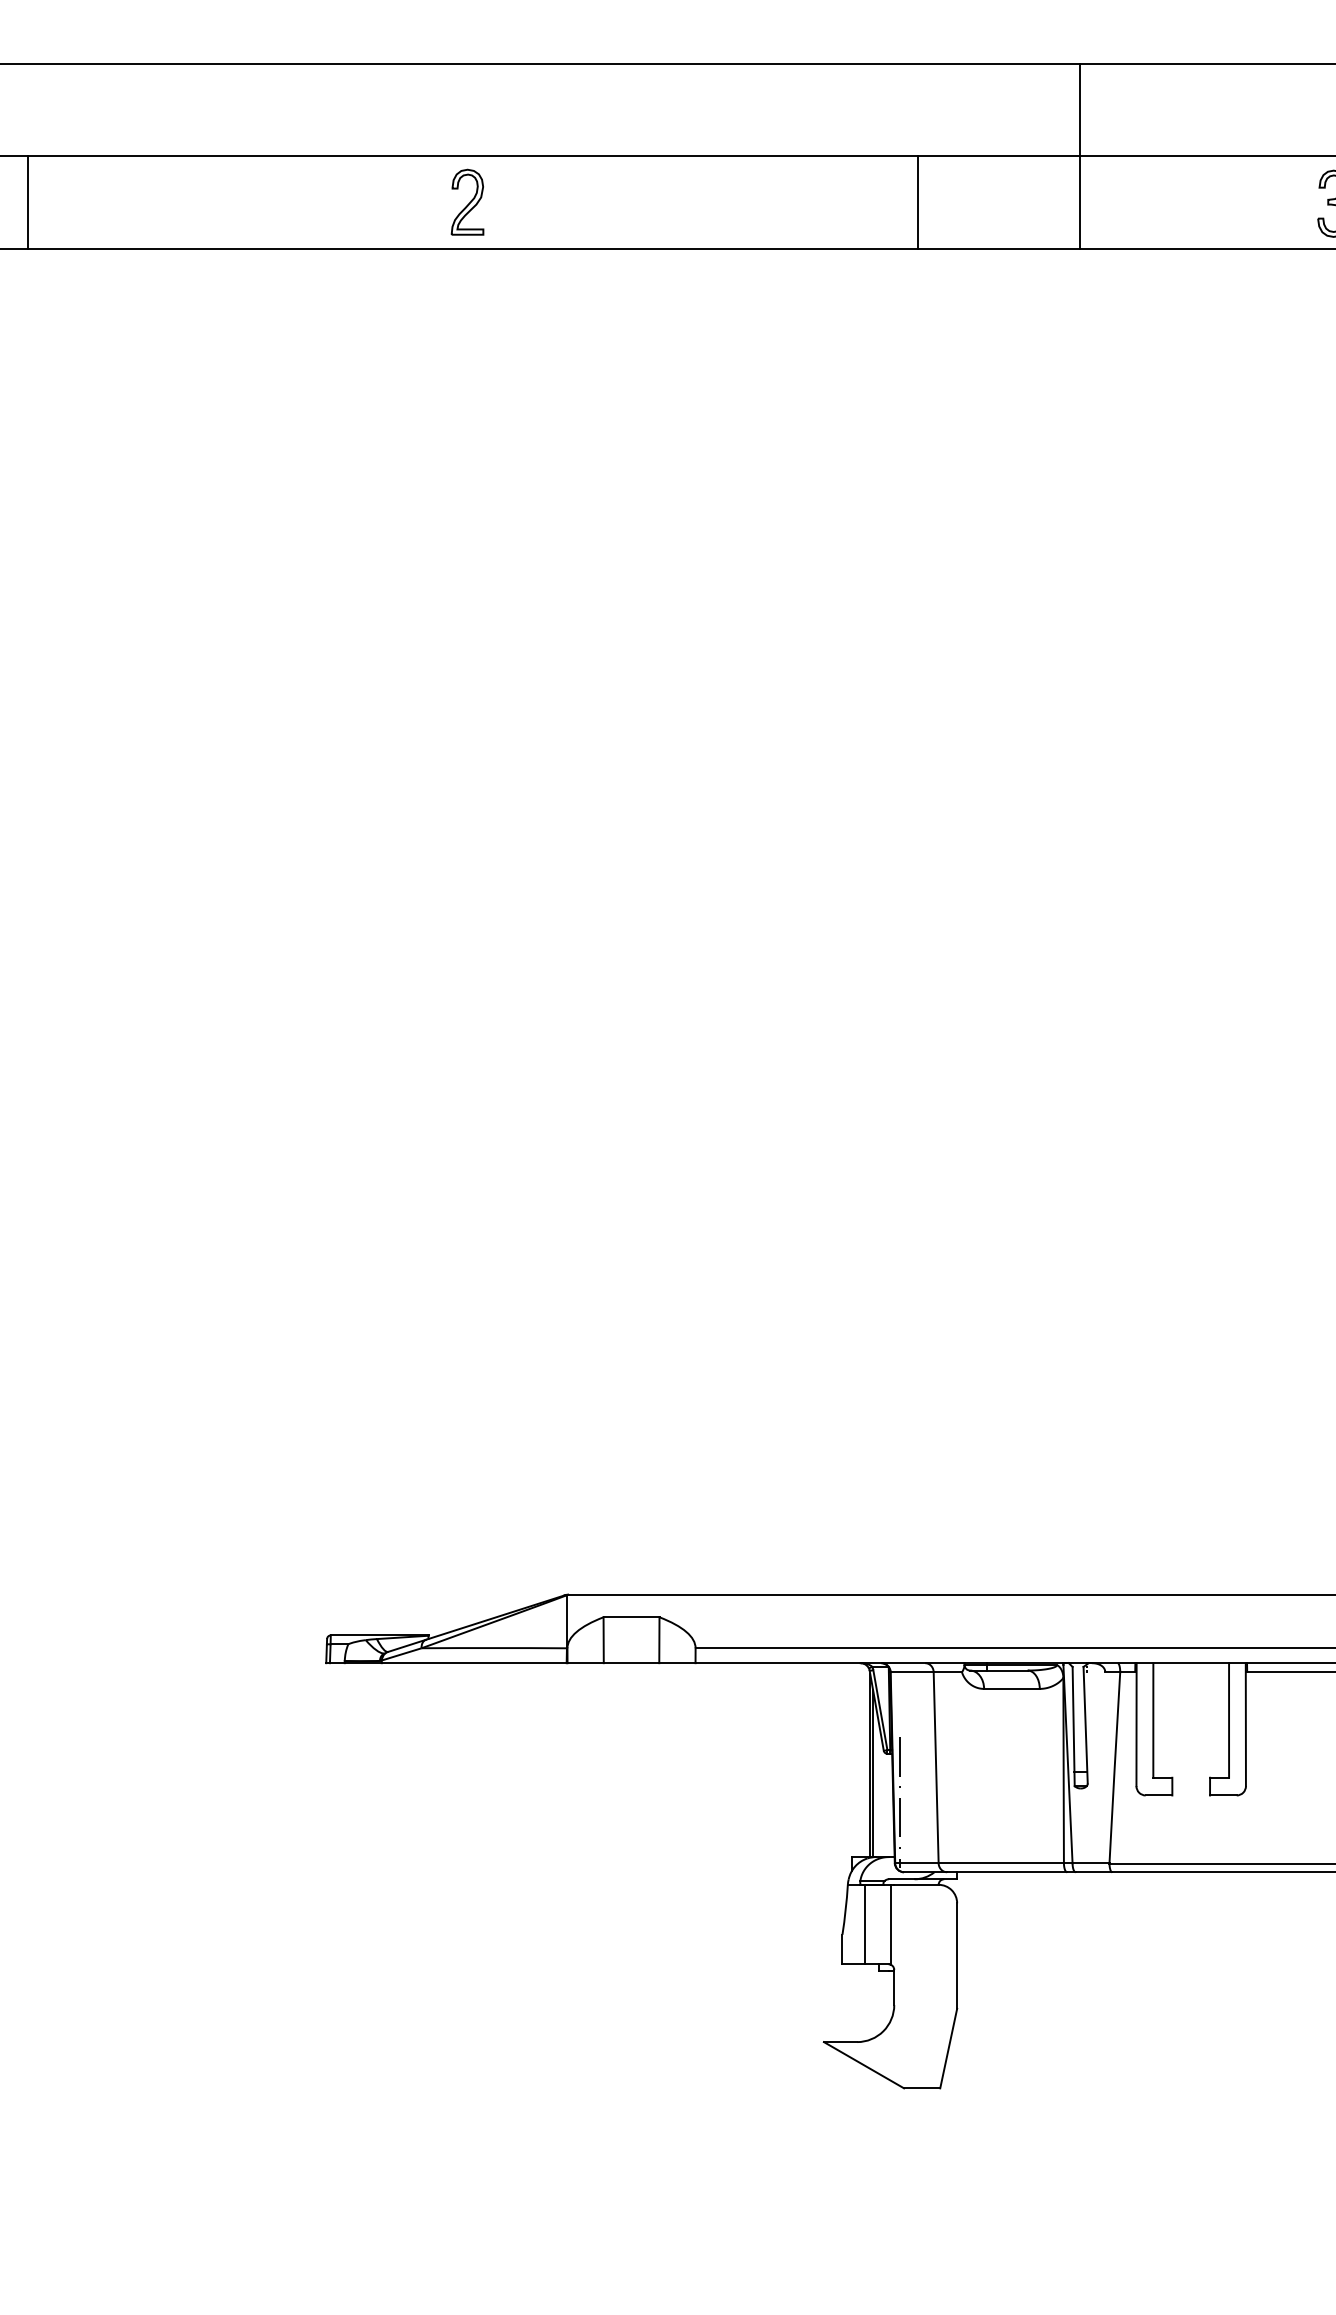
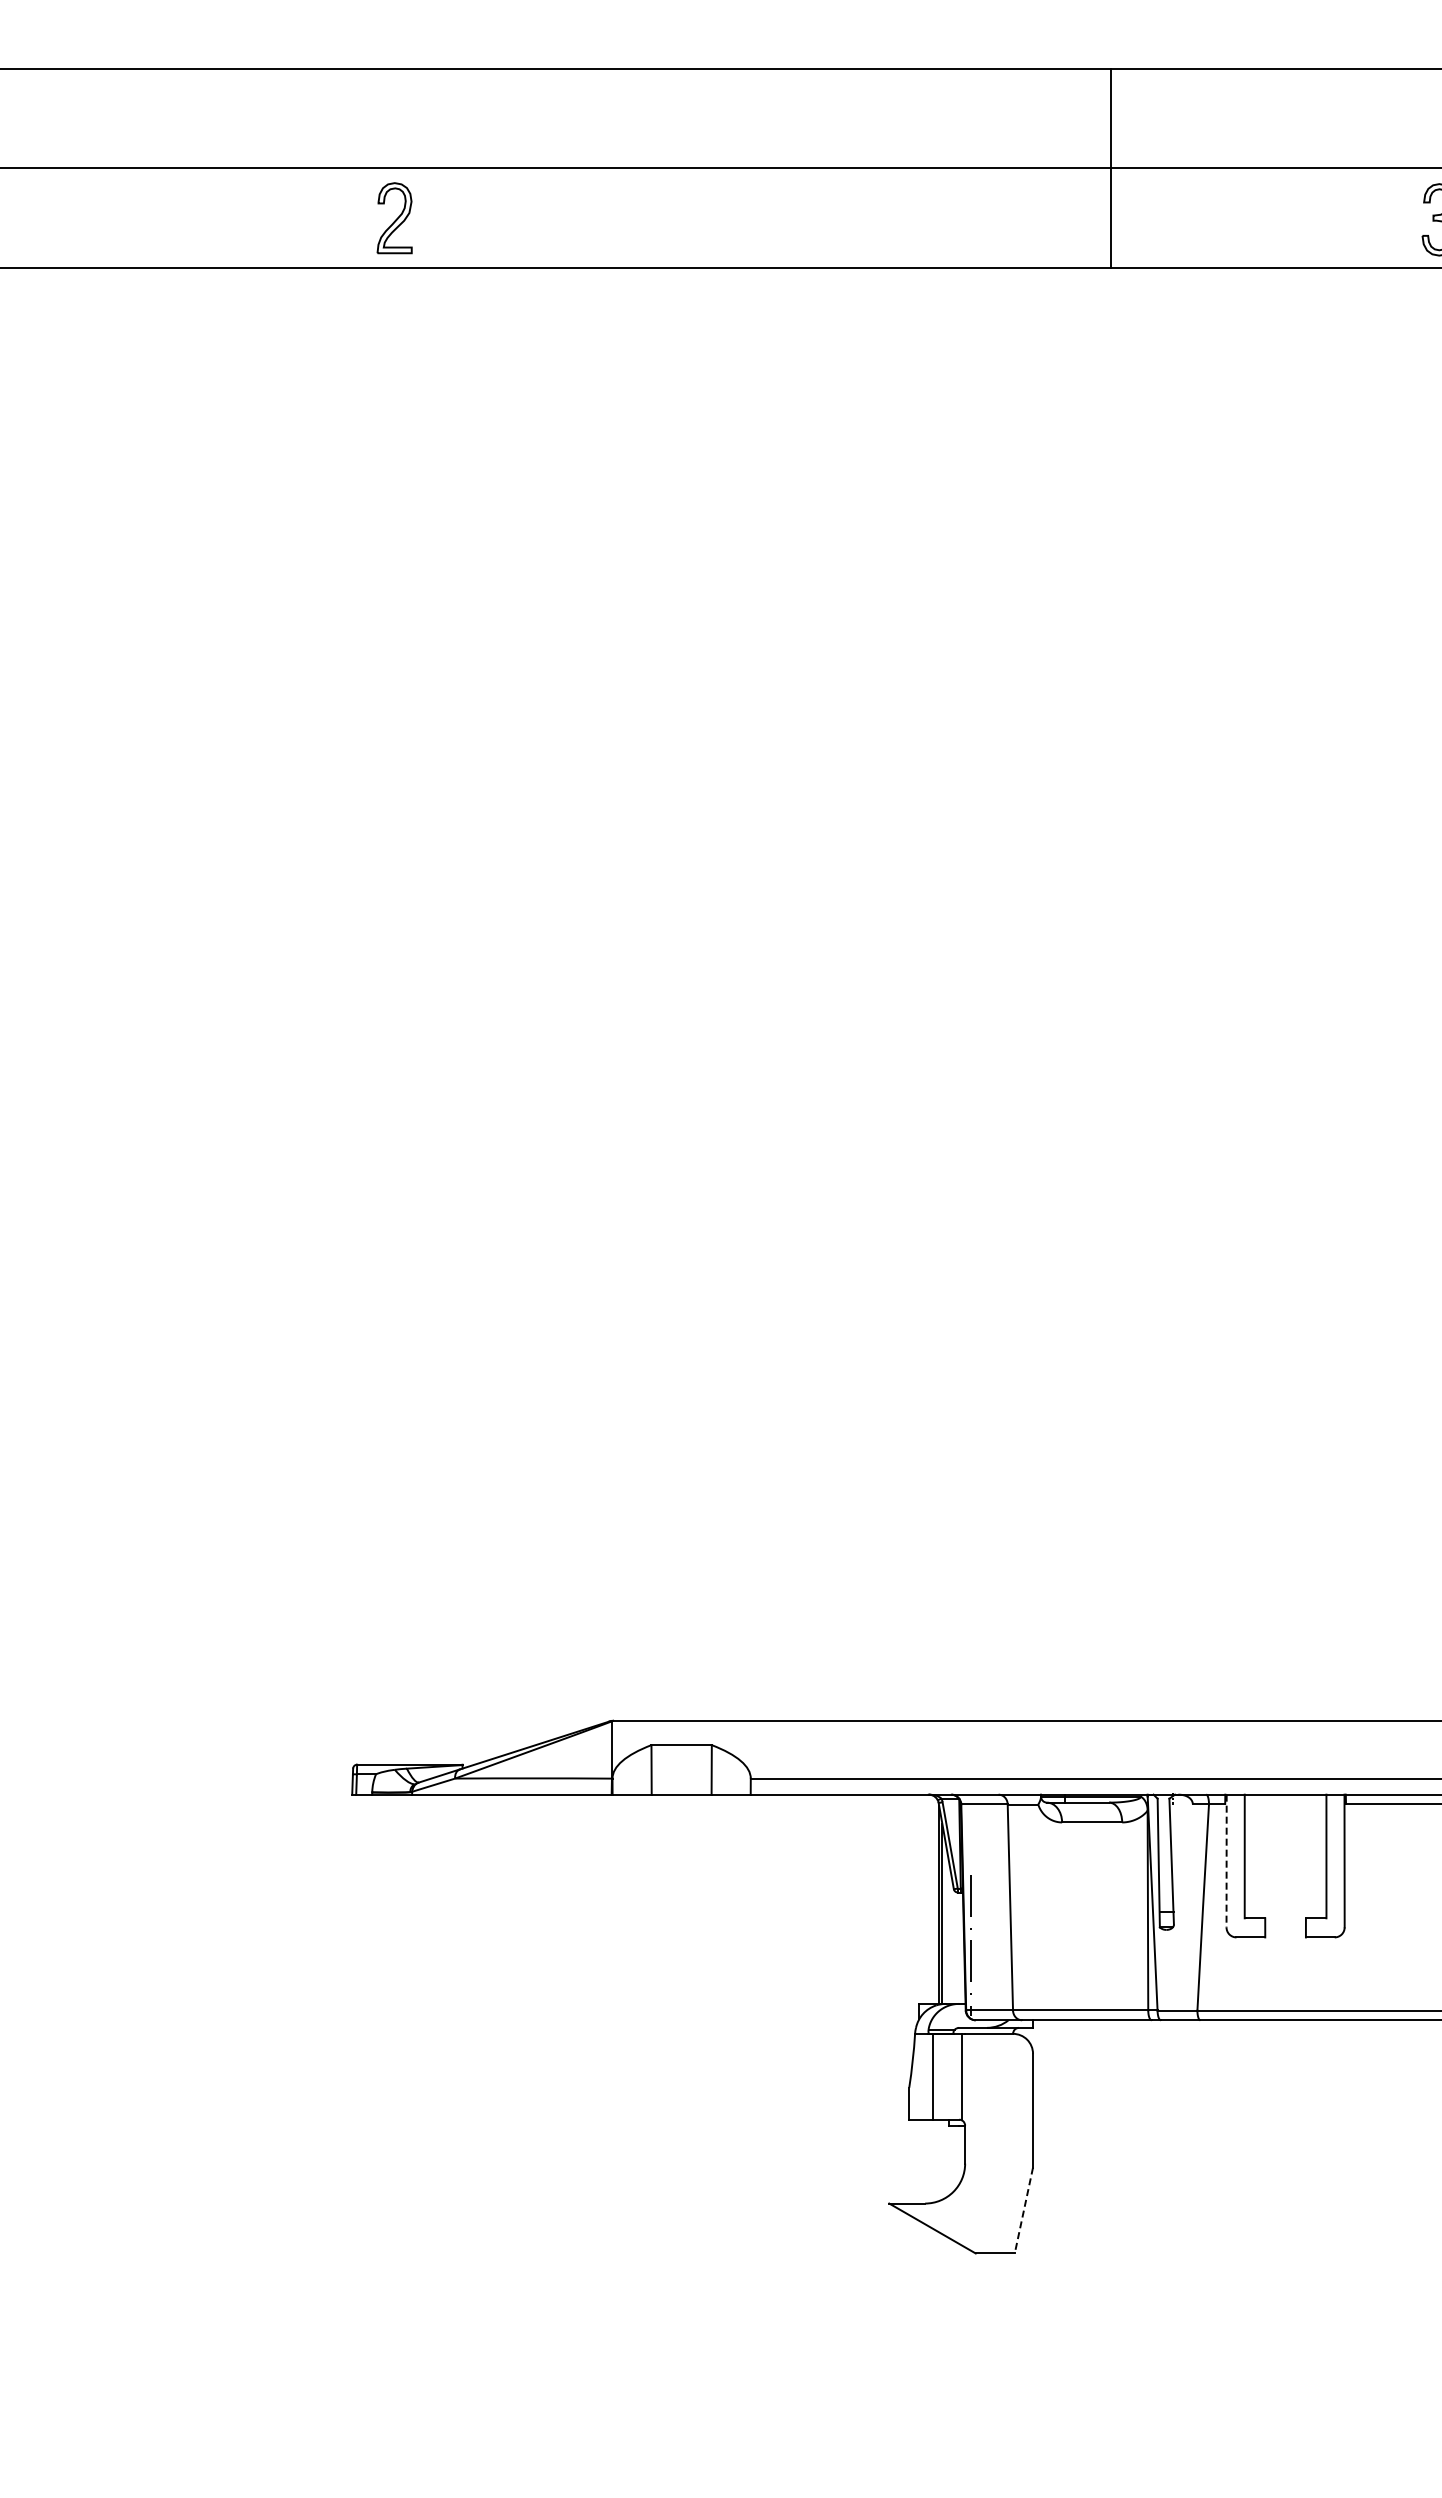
line: (1079, 156) -> (1110, 168), moved
line: (28, 202) -> (30, 218), removed
part: (467, 202) -> (394, 218), moved
line: (917, 202) -> (990, 218), removed
line: (1136, 1725) -> (1226, 1861), solid -> dashed
line: (948, 2048) -> (1023, 2210), solid -> dashed

